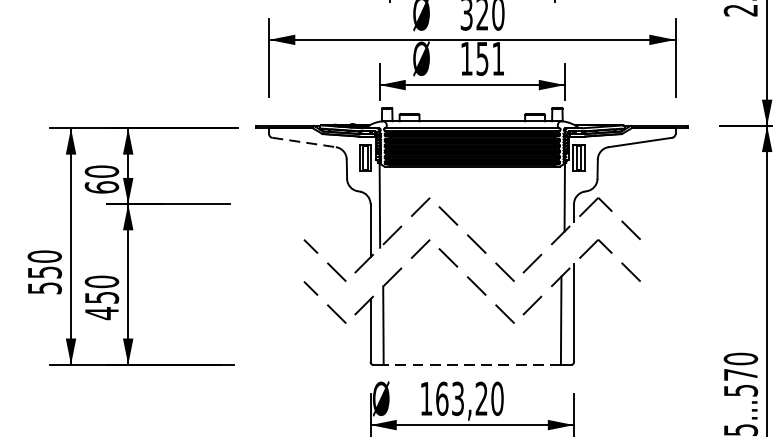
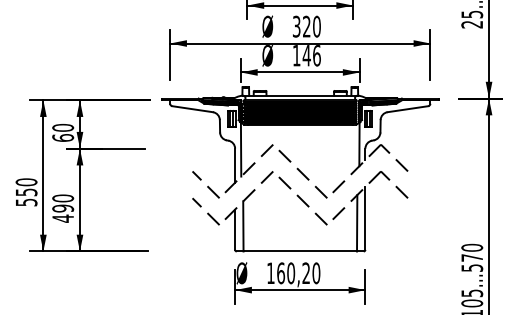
text: (489, 58) -> (311, 55), 151 -> 146
line: (303, 142) -> (192, 109), dashed -> solid
text: (100, 297) -> (62, 208), 450 -> 490
line: (472, 364) -> (300, 251), dashed -> solid
text: (458, 399) -> (291, 273), 163,20 -> 160,20

